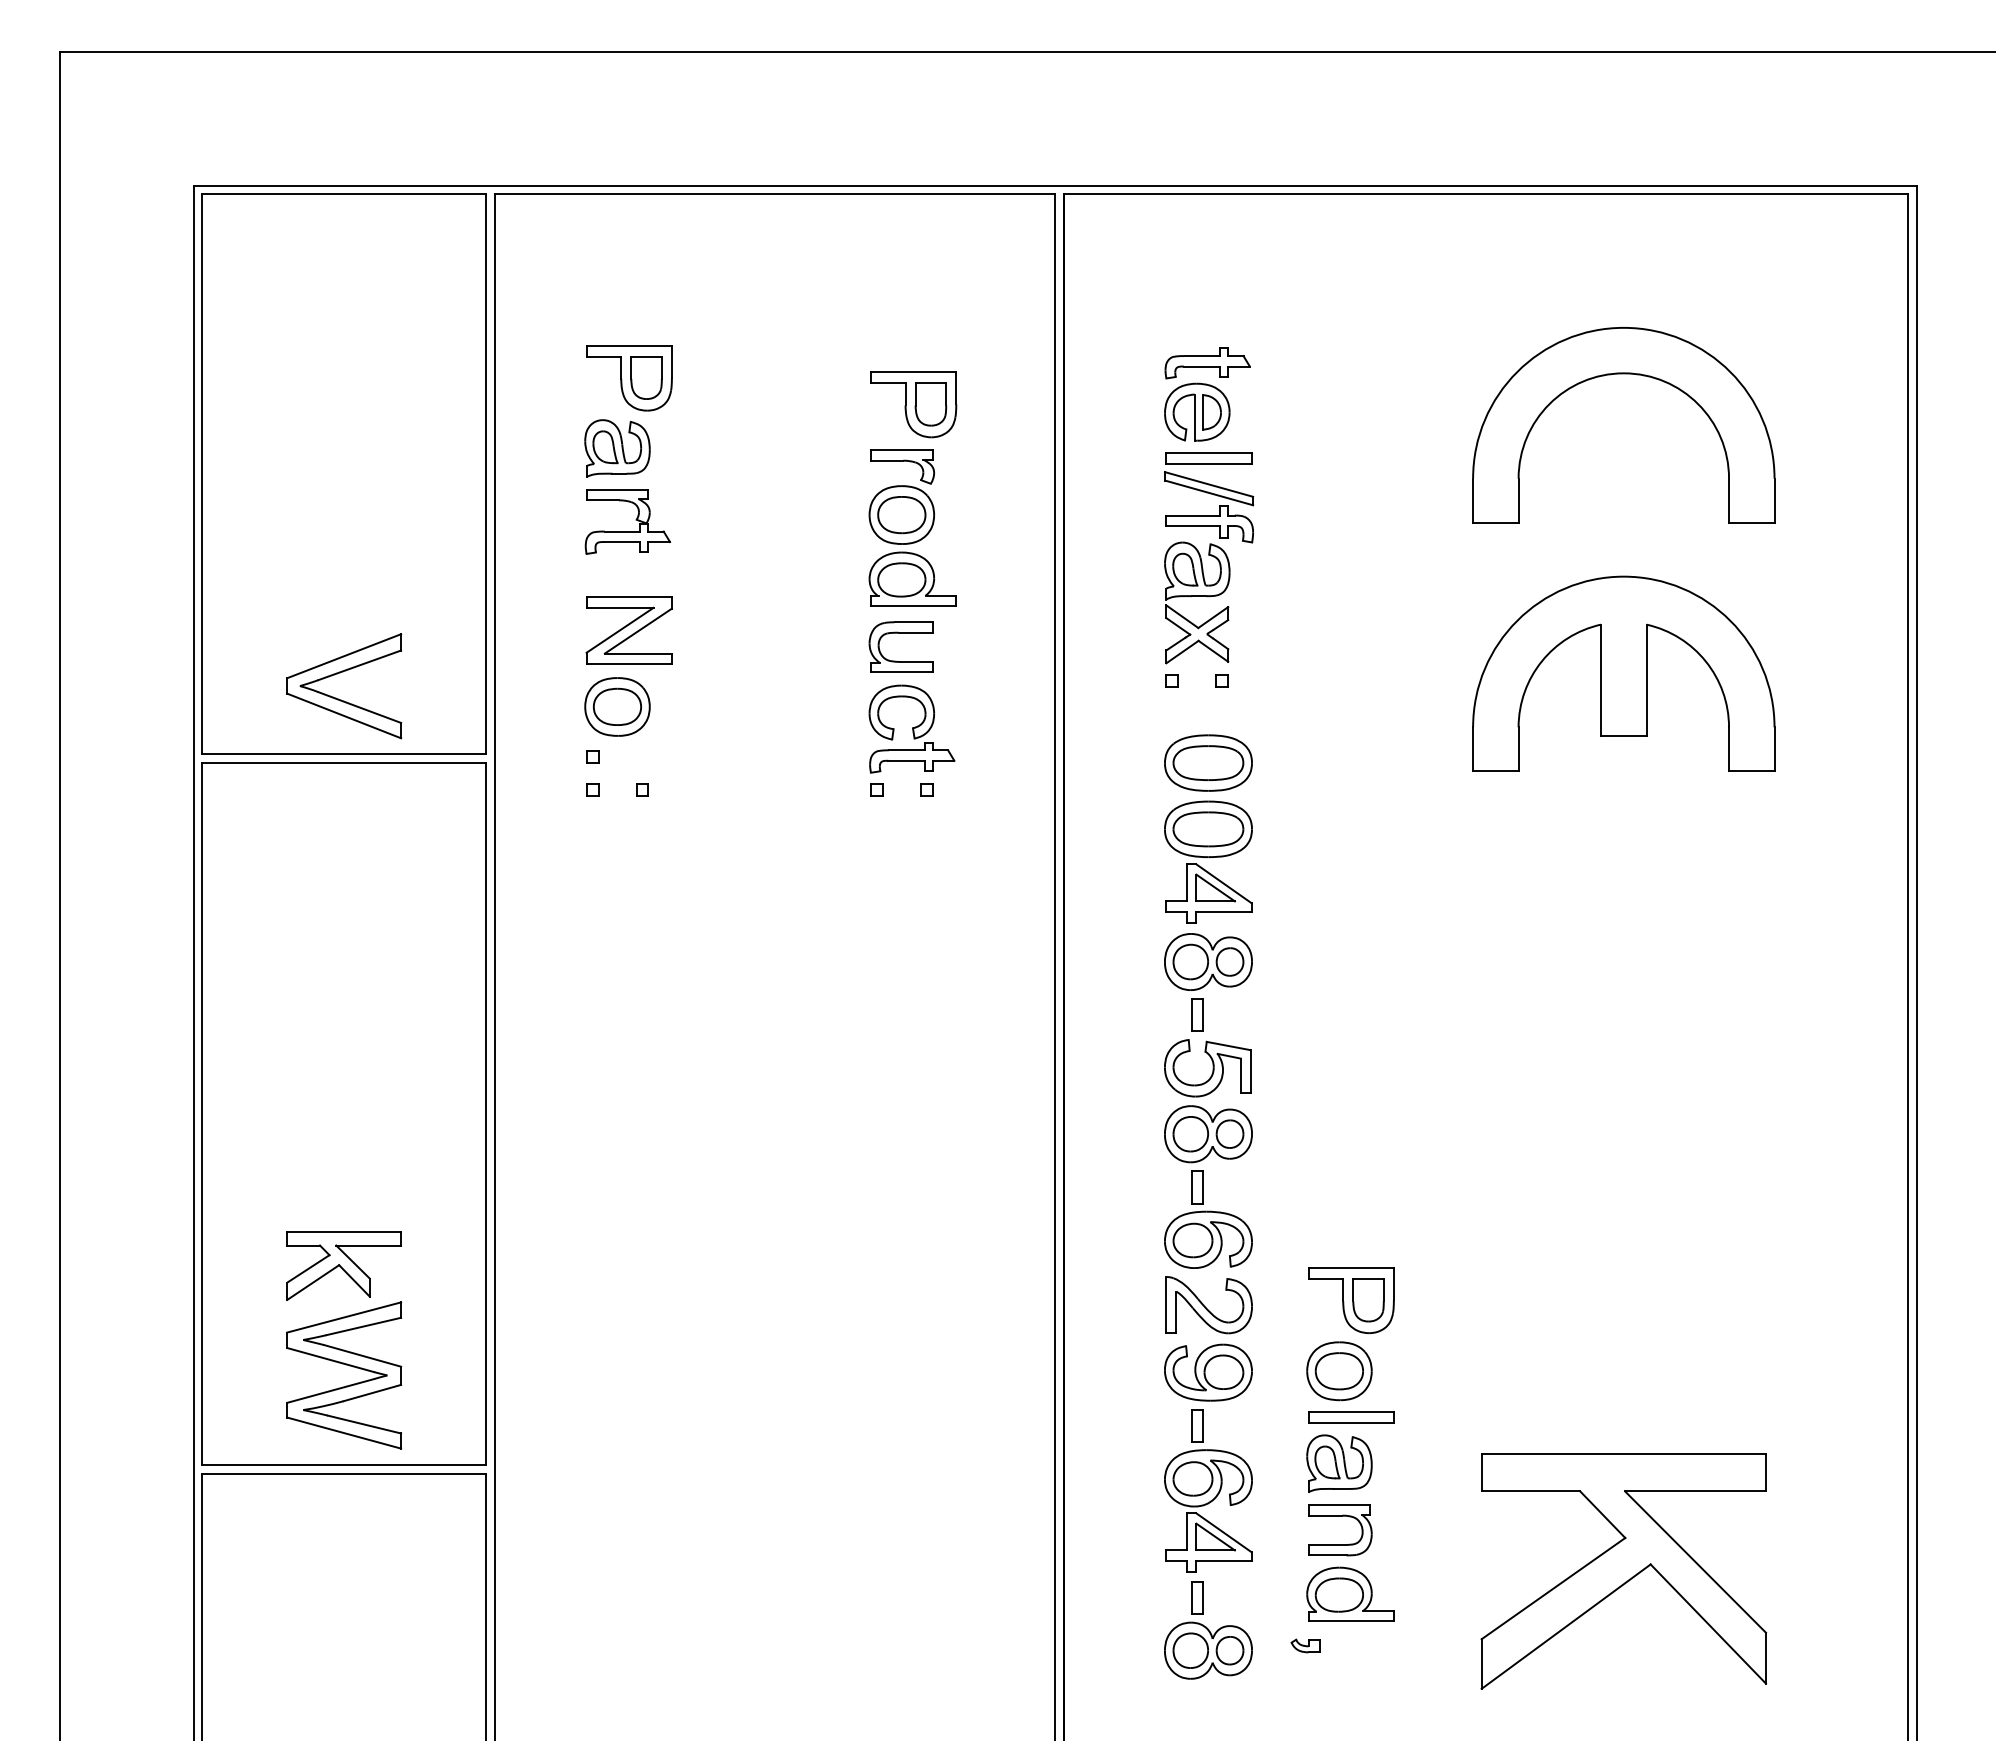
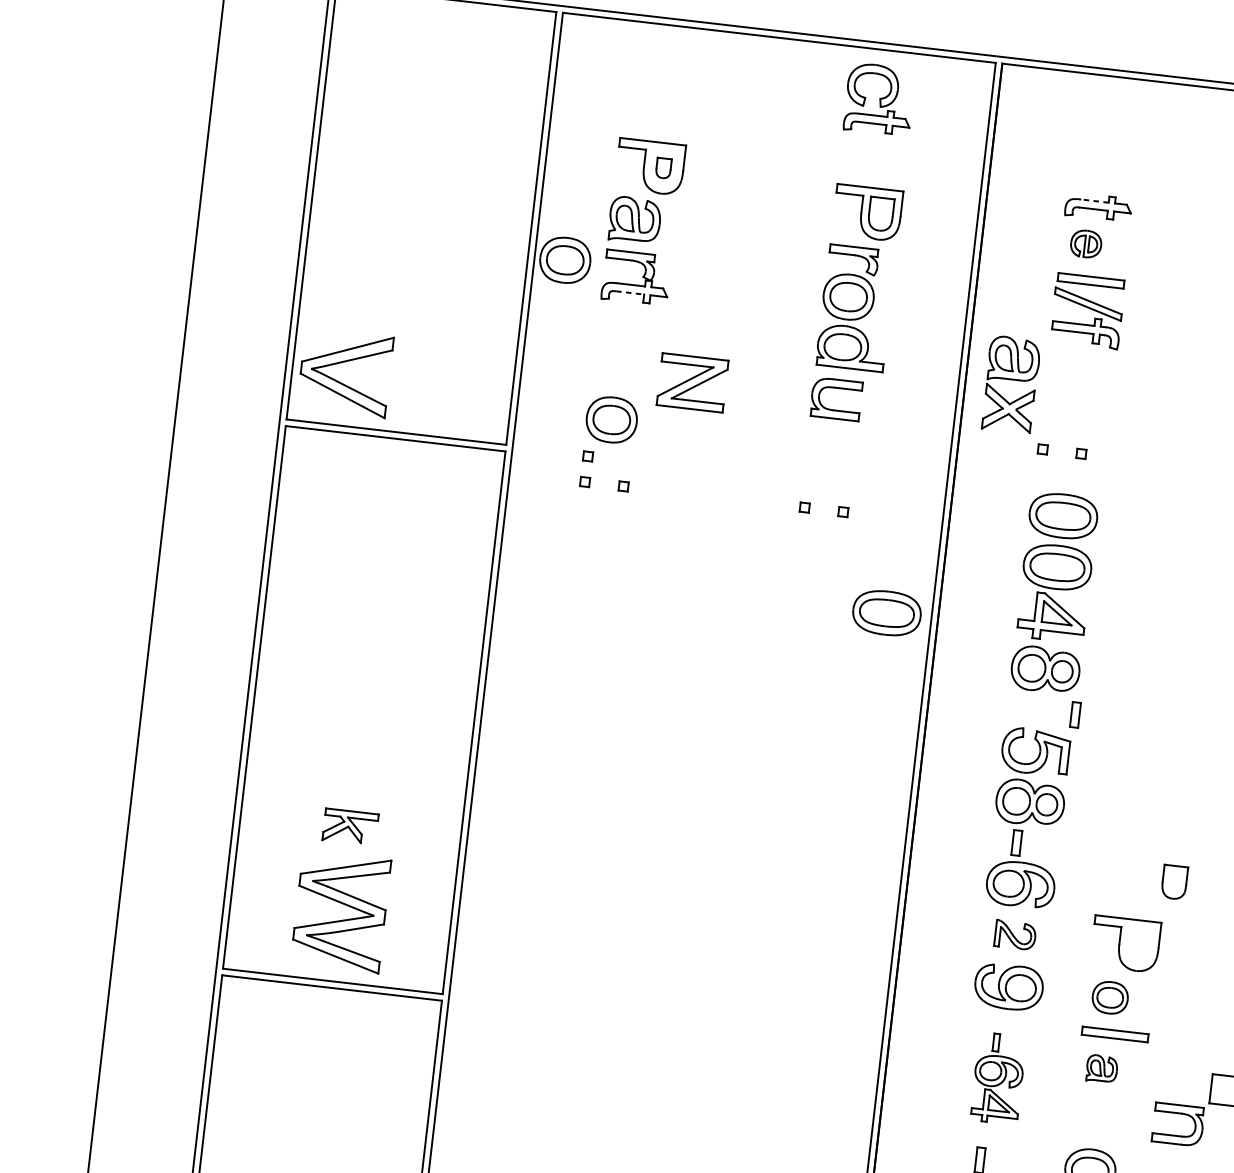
line: (1202, 356) -> (1095, 201), solid -> dashed
part: (646, 377) -> (663, 167), size x0.6
part: (1197, 411) -> (1086, 243), size x0.6
part: (534, 509) -> (565, 259), added
line: (622, 542) -> (630, 293), solid -> dashed
part: (1197, 602) -> (1011, 384), moved
part: (628, 630) -> (692, 382), moved
part: (341, 699) -> (342, 382), moved
part: (911, 728) -> (879, 98), moved
part: (997, 912) -> (887, 612), added
part: (1197, 1014) -> (1075, 714), moved
part: (343, 1265) -> (350, 827), size x0.6
part: (1368, 1300) -> (1174, 882), moved
part: (1208, 1305) -> (1014, 935), size x0.6
part: (1339, 1371) -> (1110, 997), size x0.7
part: (1339, 1463) -> (1102, 1069), size x0.6
part: (1208, 1490) -> (998, 1078), size x0.7
part: (1340, 1516) -> (1179, 1114), moved

